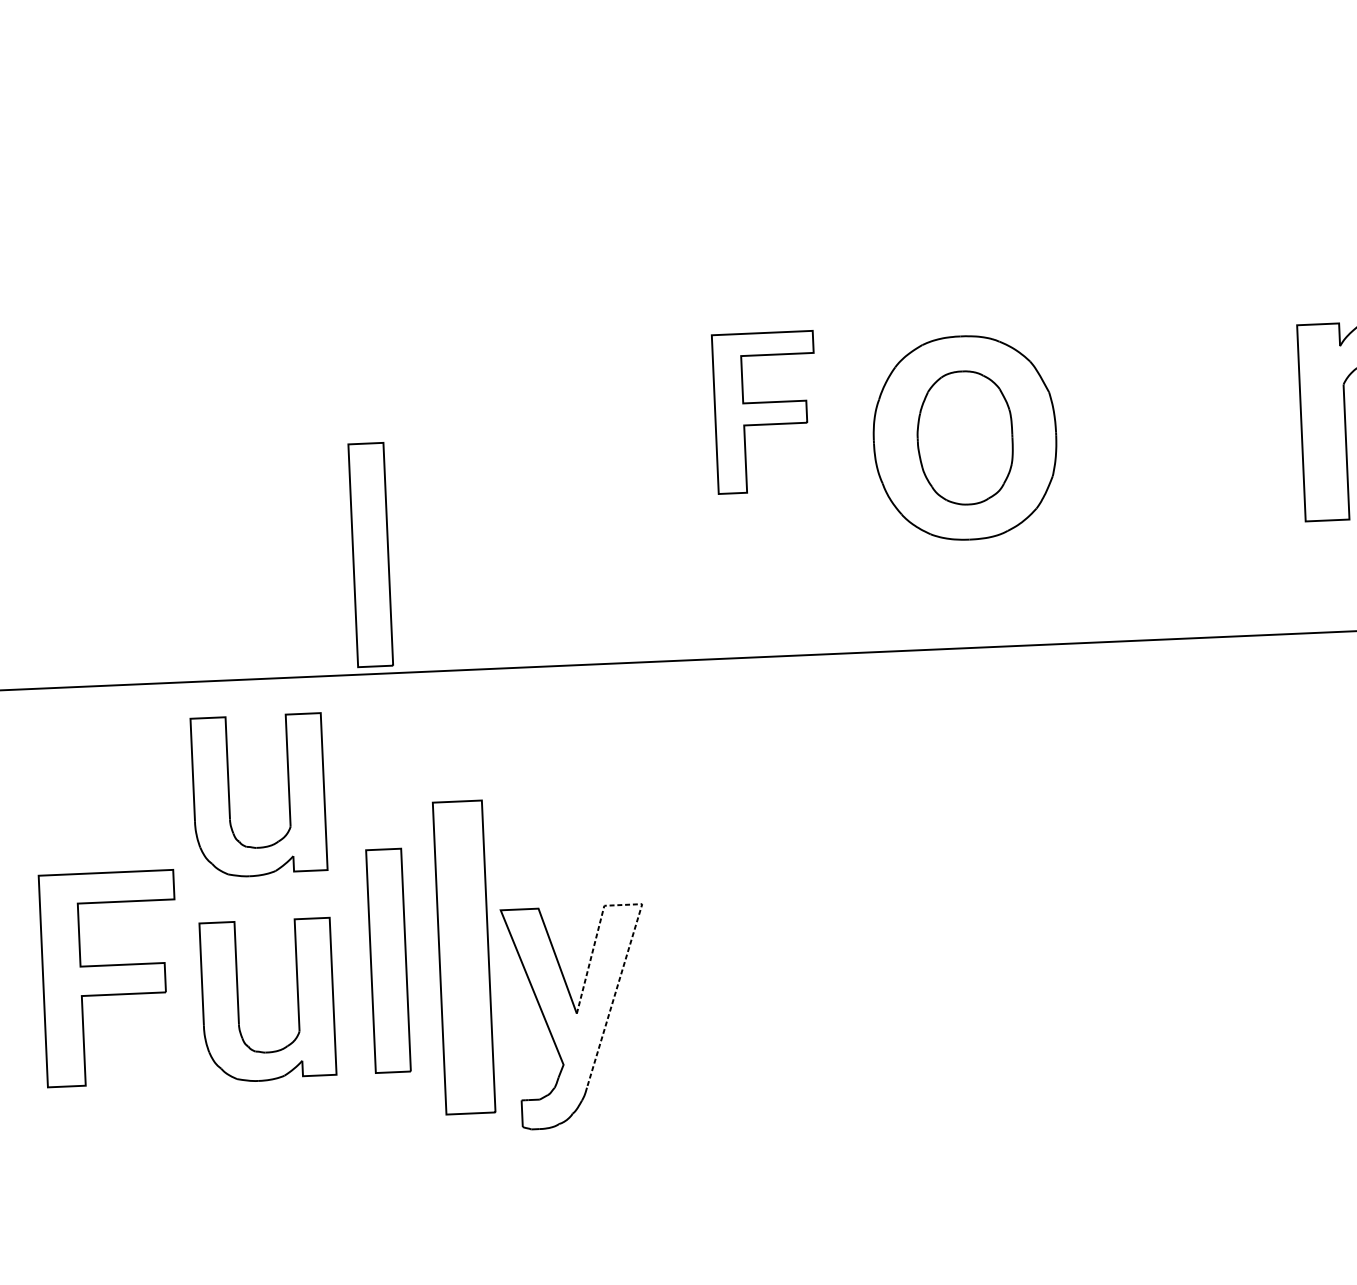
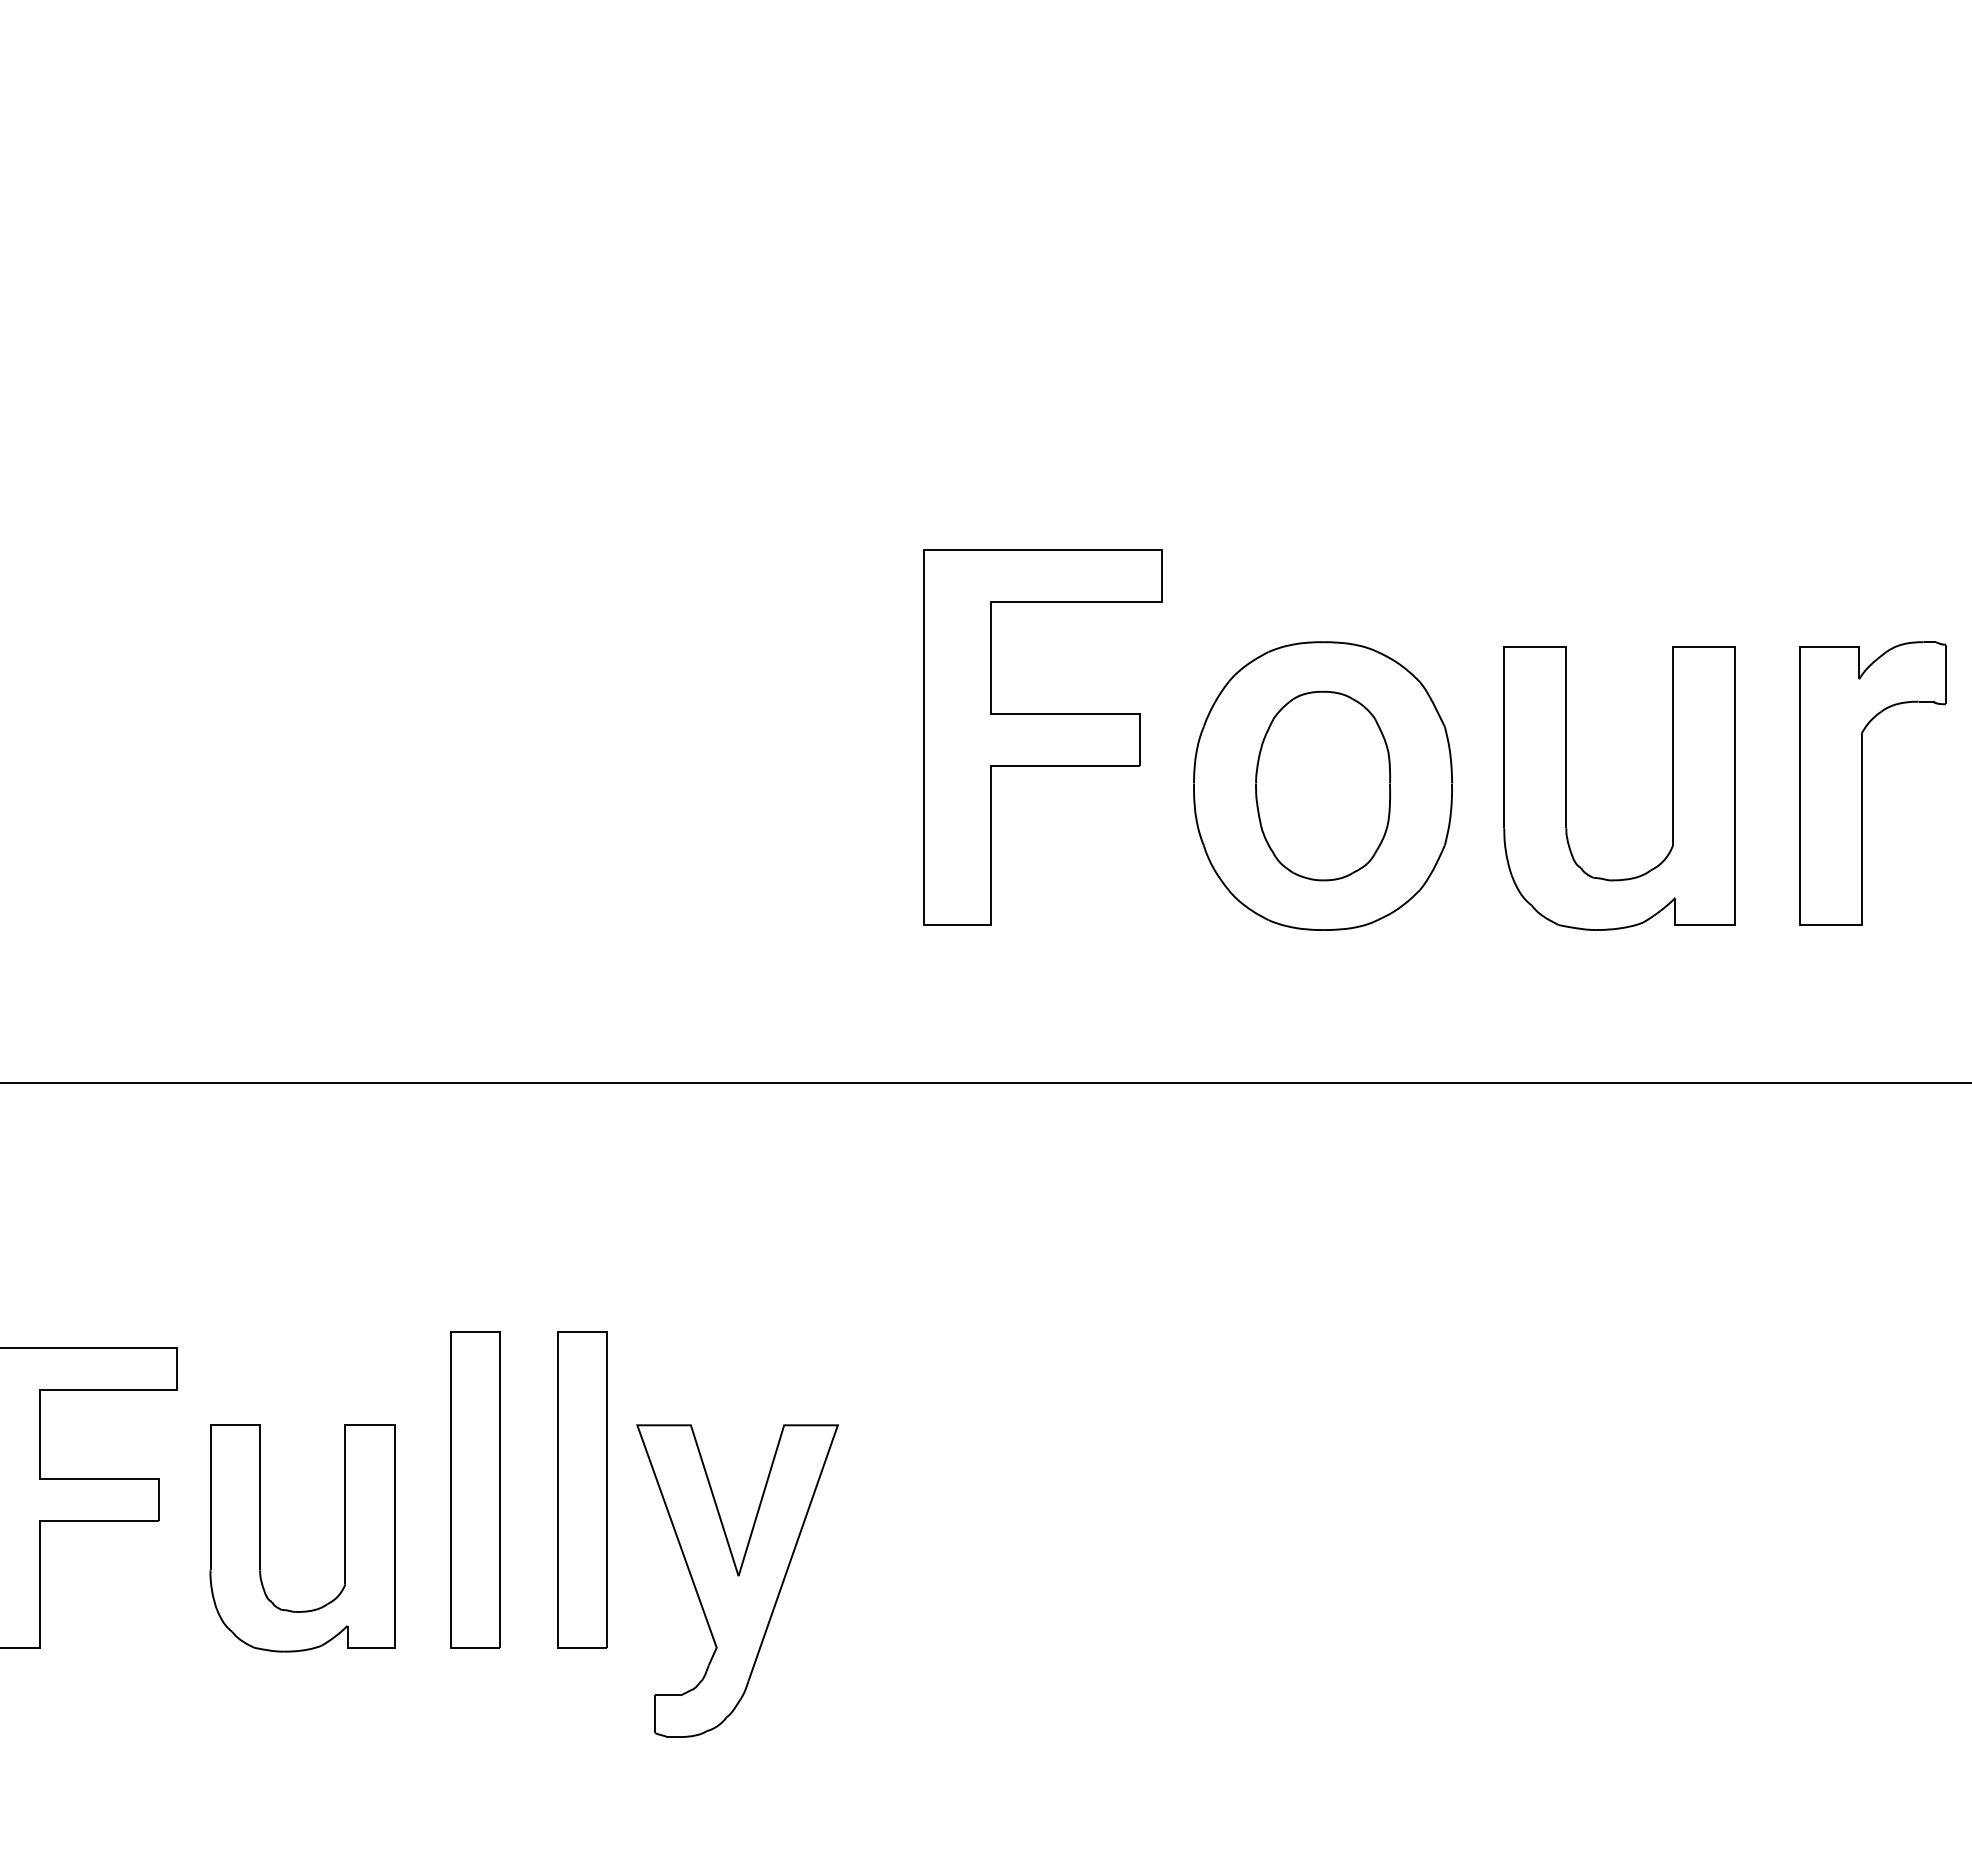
part: (765, 412) -> (1042, 737), size x1.67
part: (1136, 432) -> (1566, 788), added
part: (370, 554) -> (475, 914), removed
part: (229, 797) -> (260, 1248), removed
line: (636, 923) -> (828, 1452), dashed -> solid
part: (464, 957) -> (582, 1489), size x0.71

